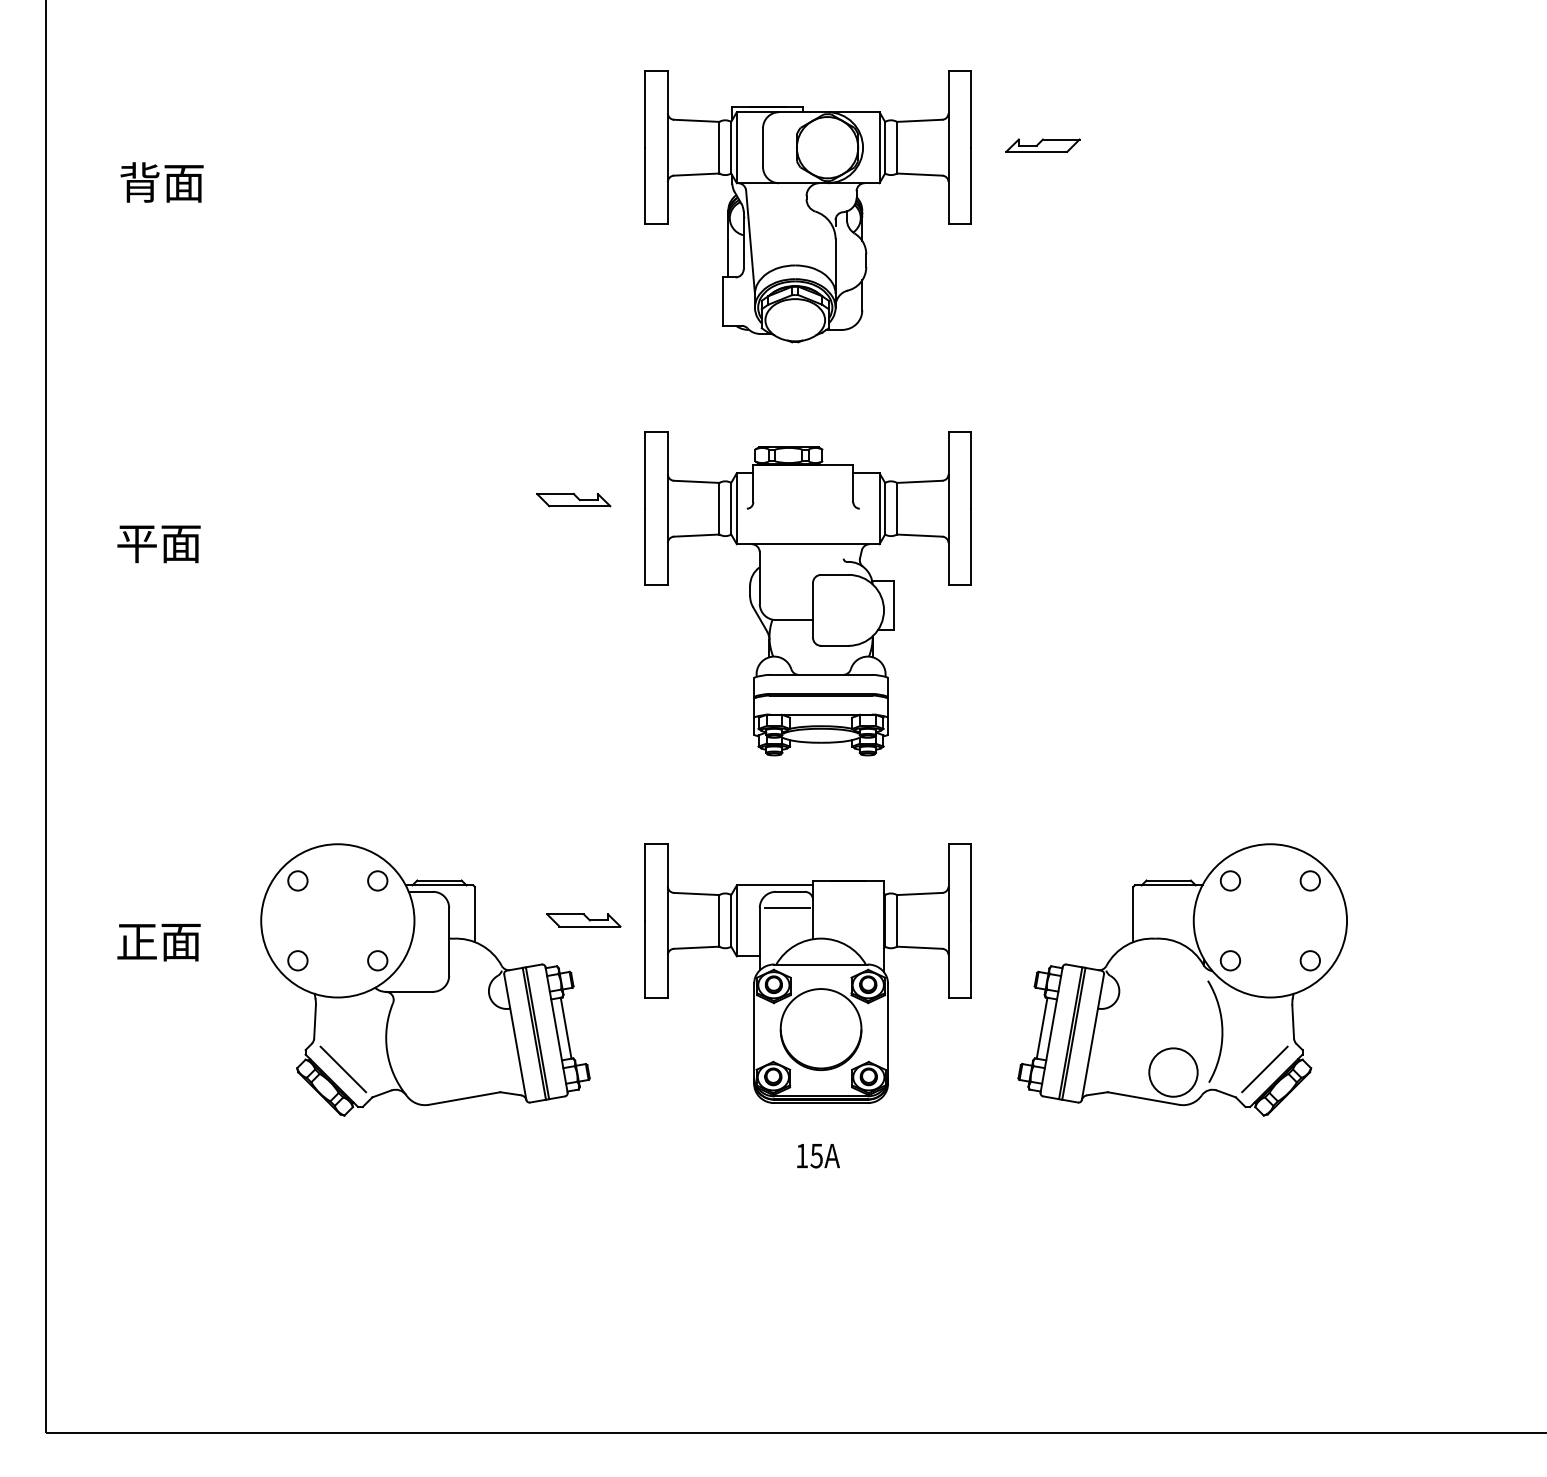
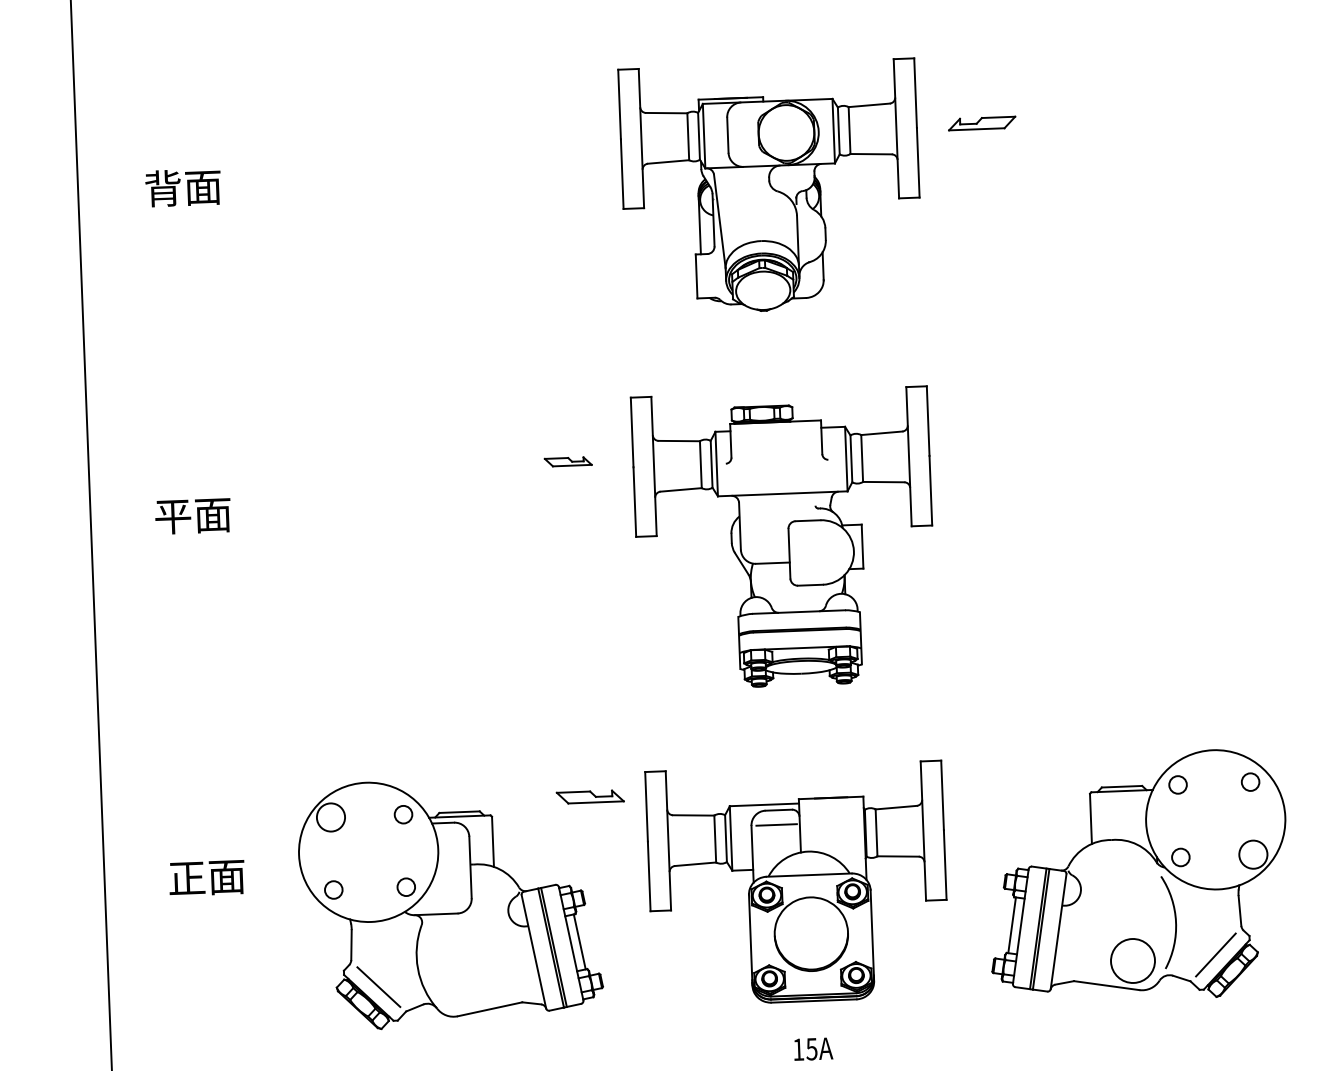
part: (573, 499) -> (568, 461), size x0.7
circle: (297, 880) -> (330, 817), size x1.6
part: (583, 920) -> (590, 797), moved
circle: (1310, 960) -> (1253, 854), size x1.6

